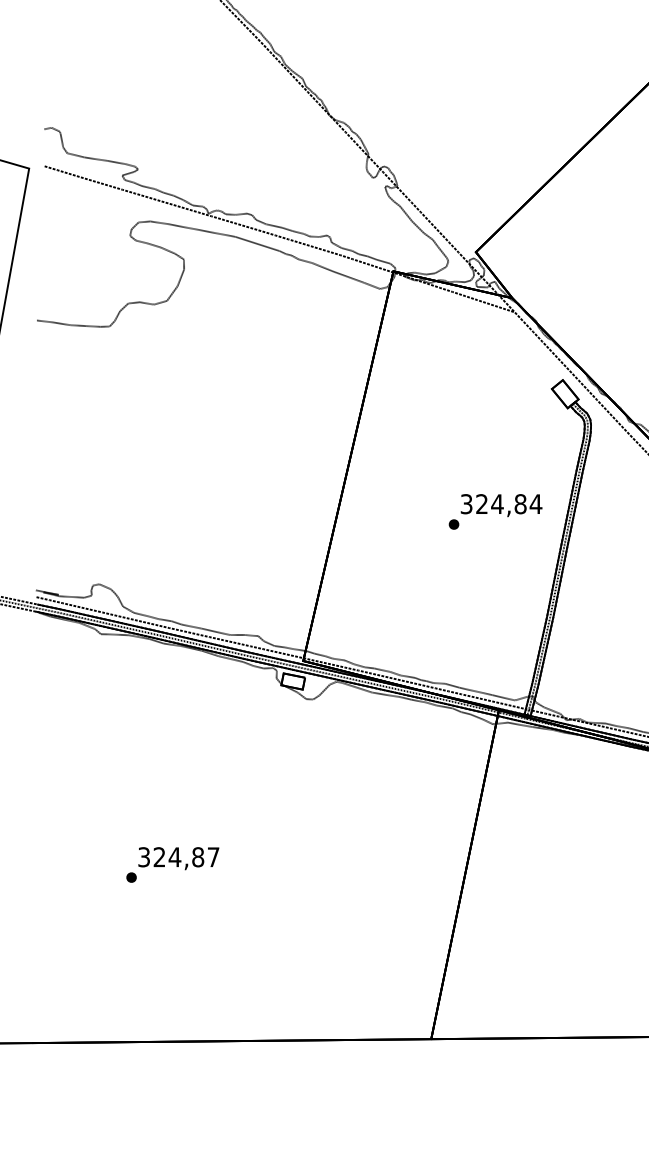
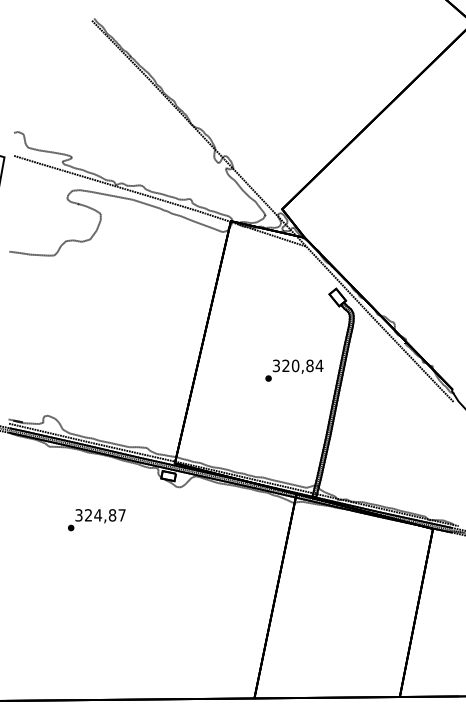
text: (497, 503) -> (295, 365), 324,84 -> 320,84
text: (172, 865) -> (96, 520), moved

